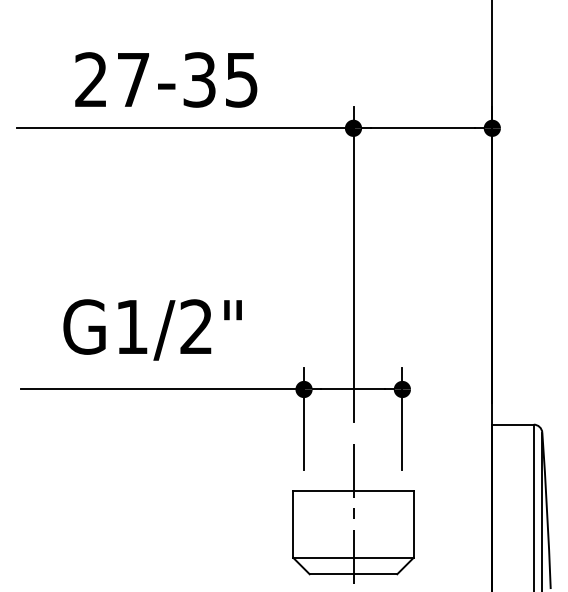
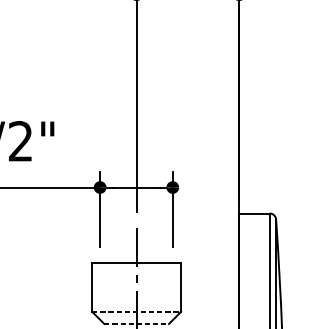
line: (353, 557) -> (136, 311), solid -> dashed
line: (353, 574) -> (136, 324), solid -> dashed

